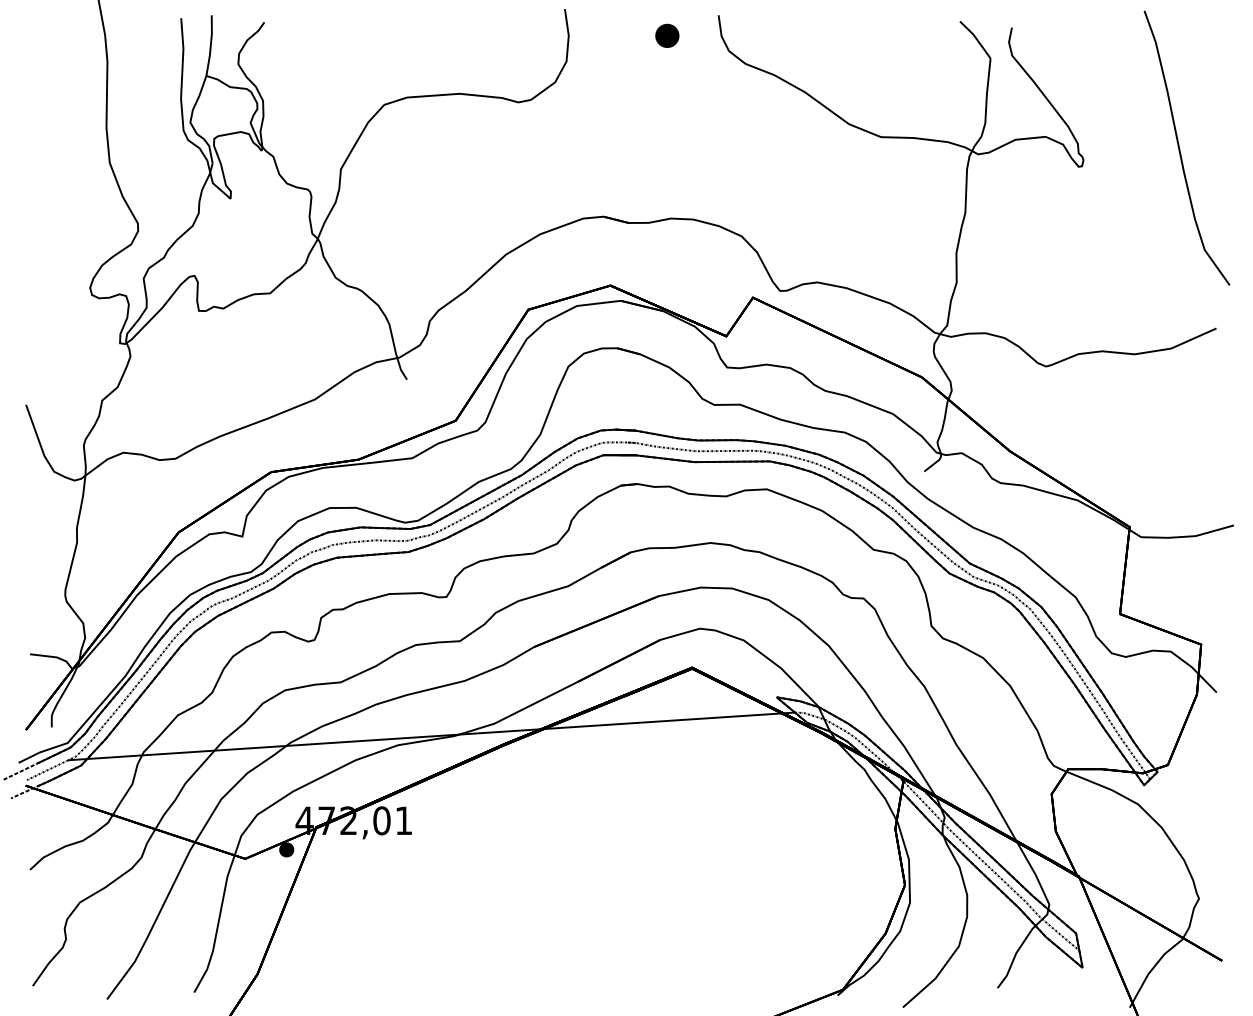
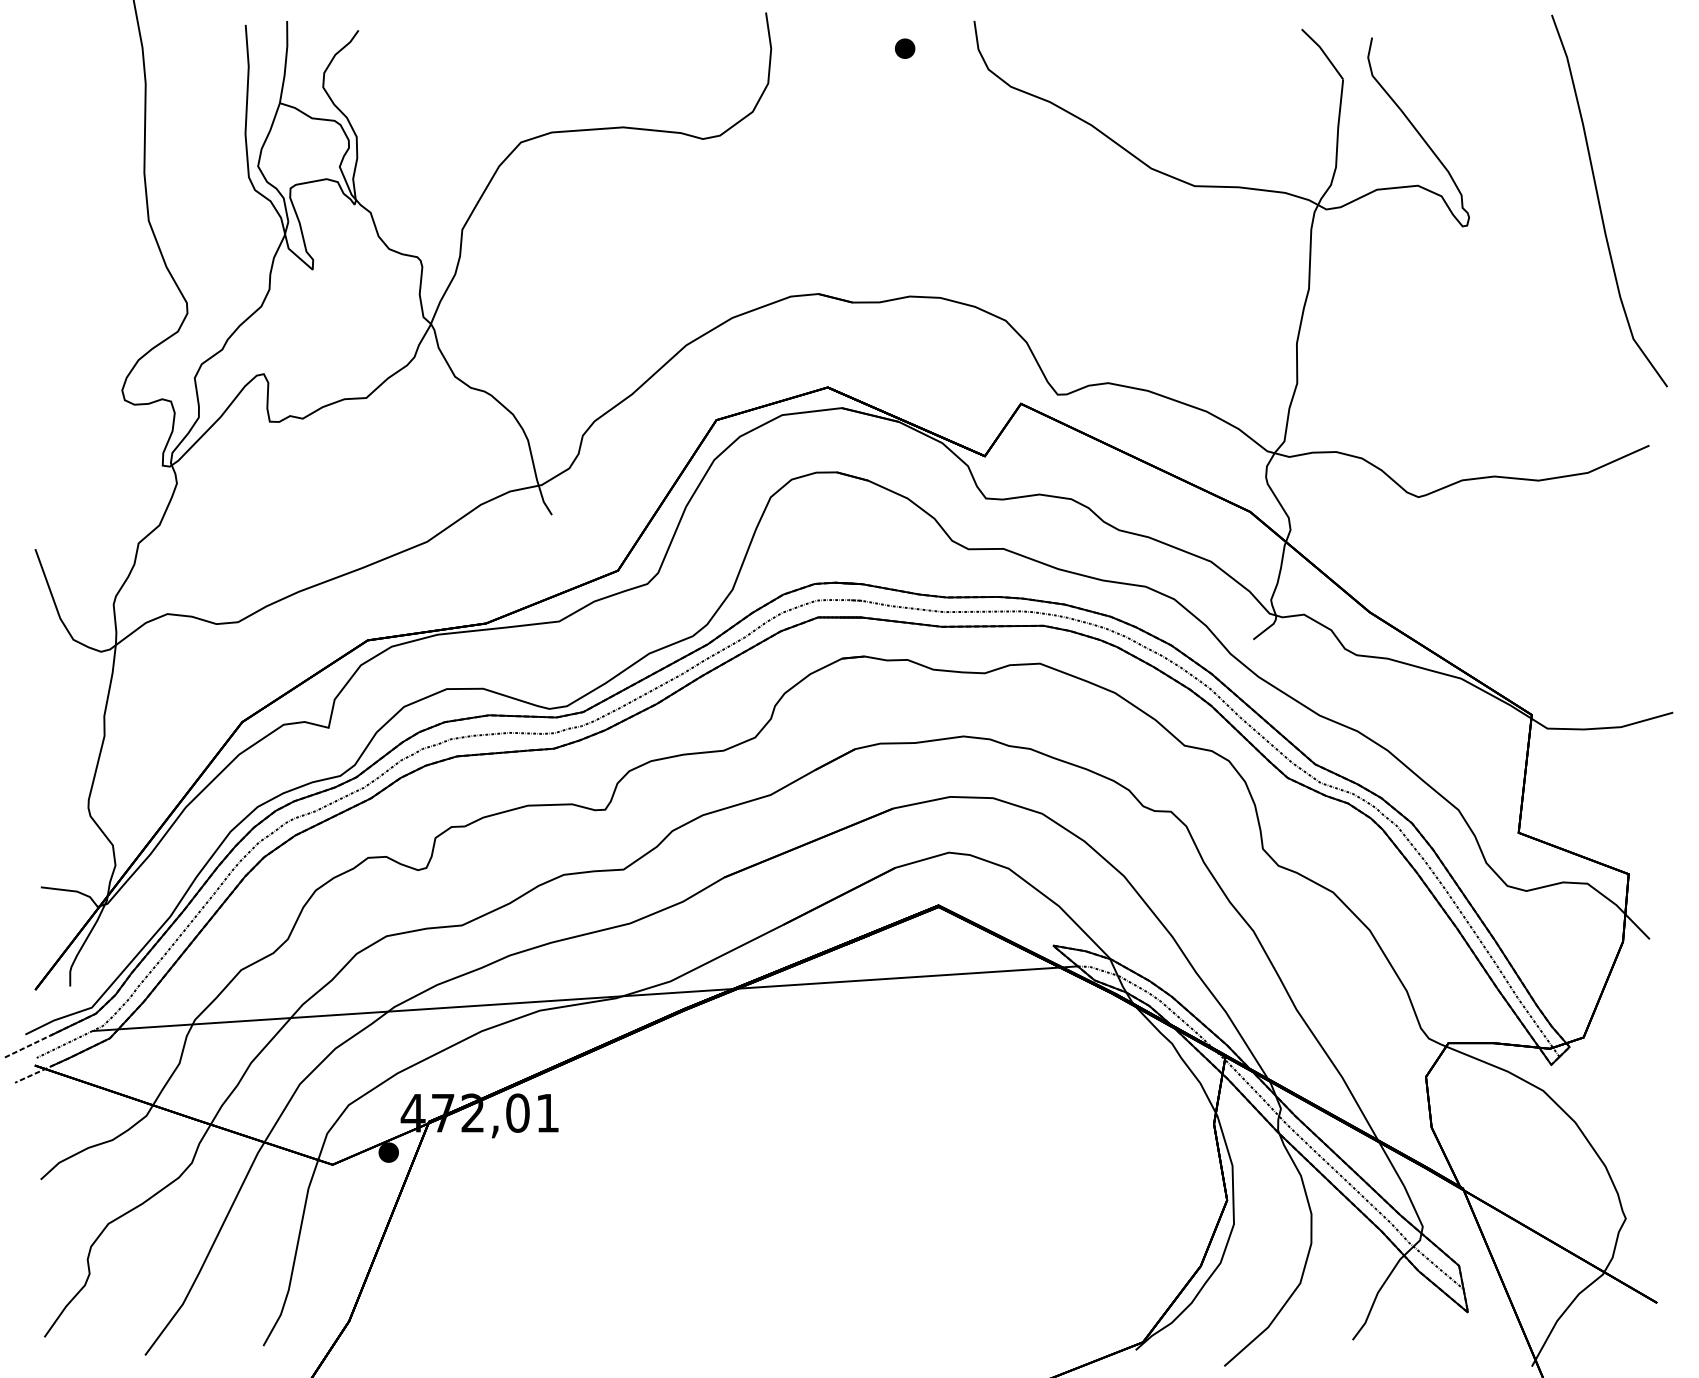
part: (667, 35) -> (905, 48), size x0.62

